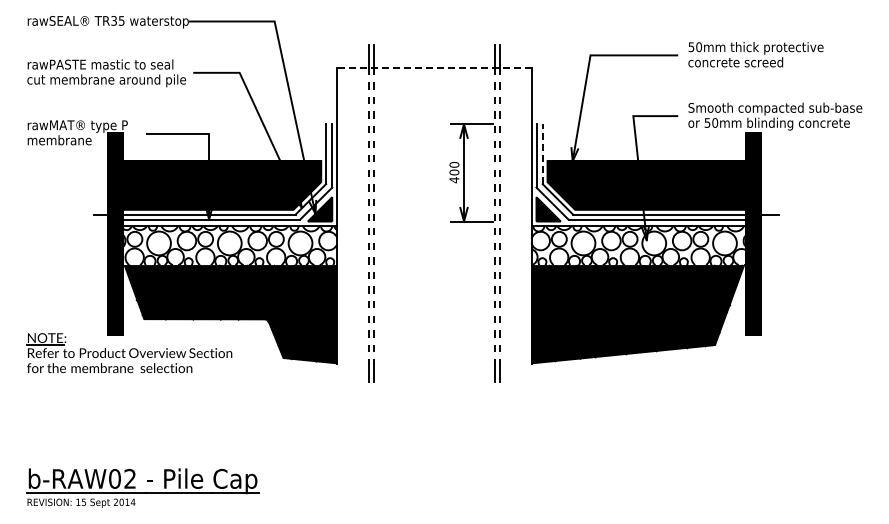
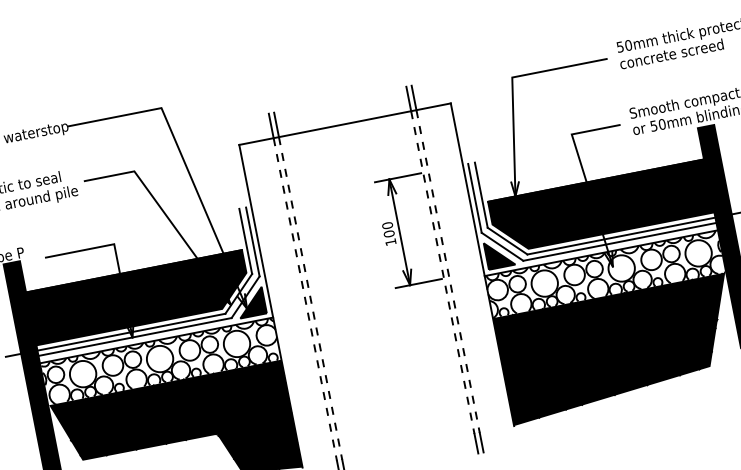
line: (433, 67) -> (344, 124), dashed -> solid
line: (542, 154) -> (481, 195), dashed -> solid
text: (454, 180) -> (391, 242), 400 -> 100

